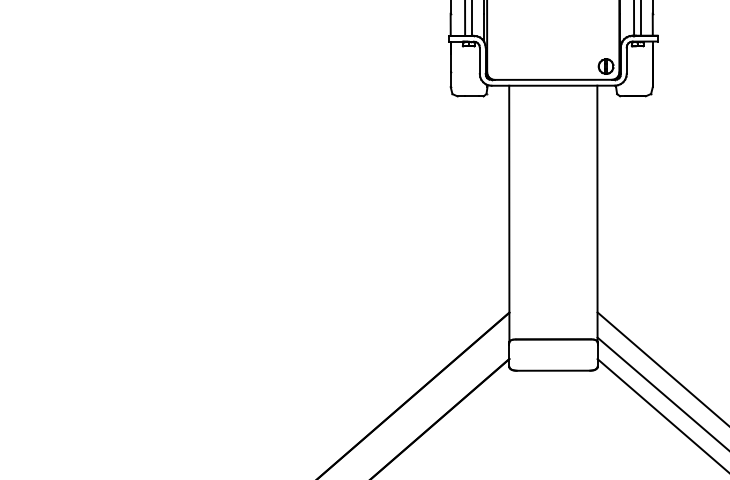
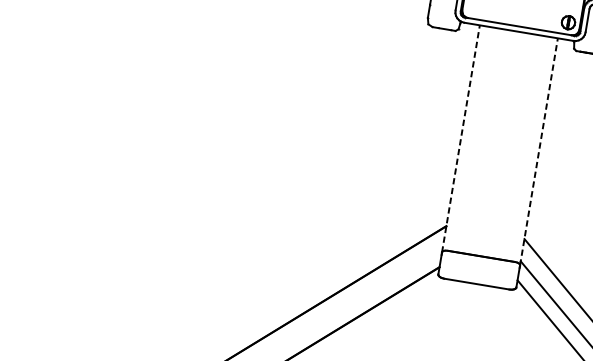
line: (509, 213) -> (461, 138), solid -> dashed
line: (597, 213) -> (539, 151), solid -> dashed

